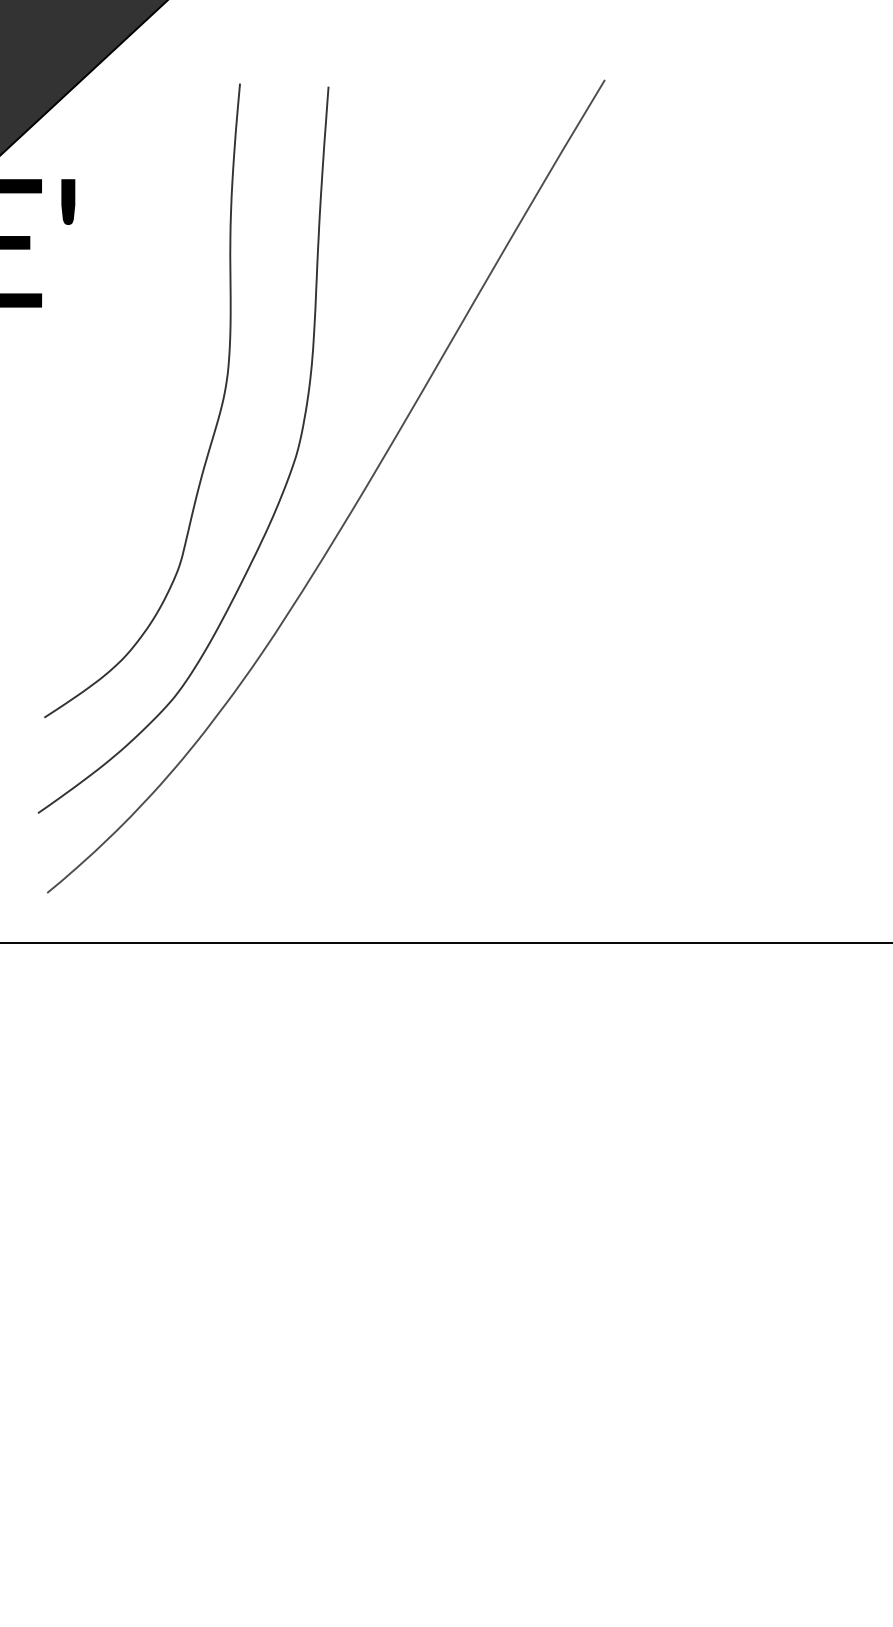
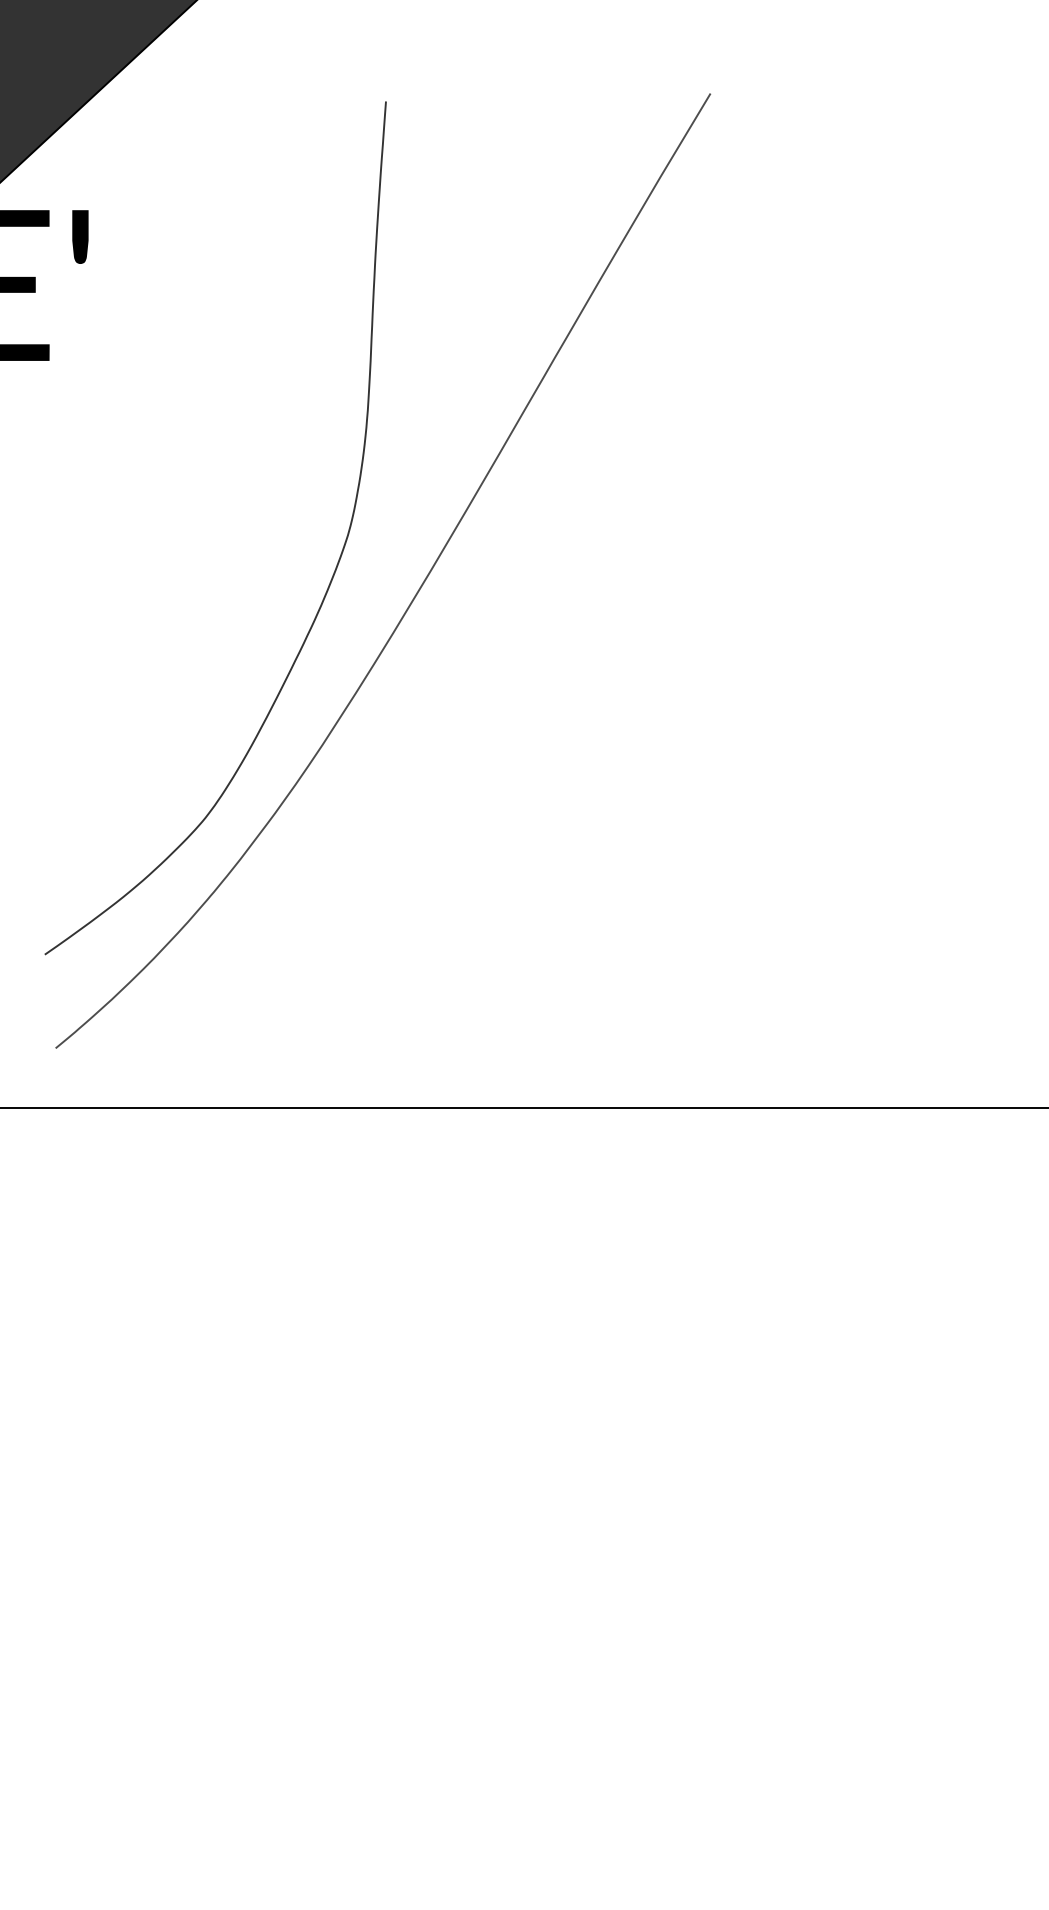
curve: (217, 418) -> (255, 491), removed

